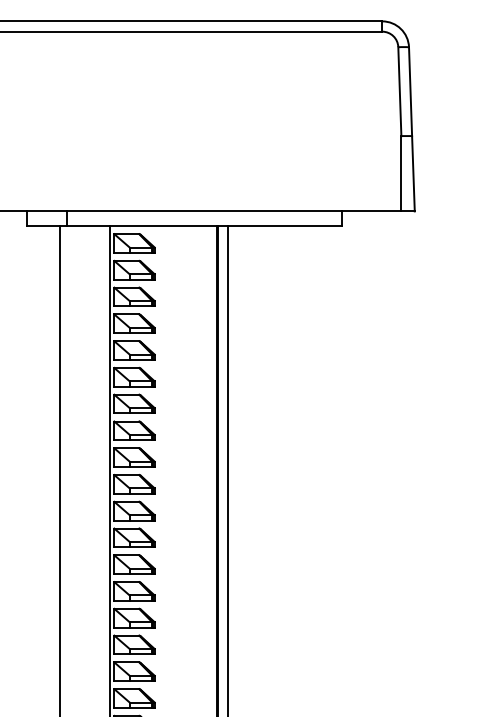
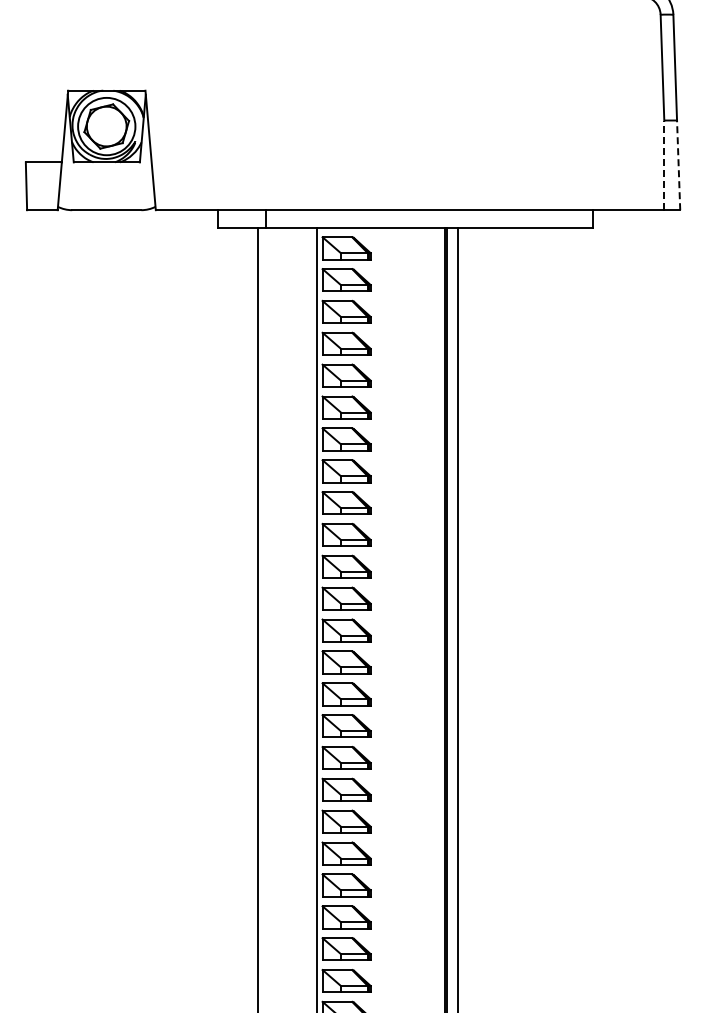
line: (401, 173) -> (664, 165), solid -> dashed
line: (413, 173) -> (678, 165), solid -> dashed

